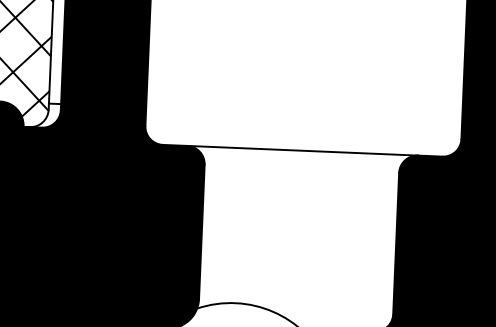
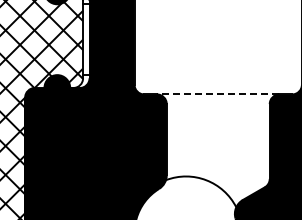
line: (301, 150) -> (217, 94), solid -> dashed

